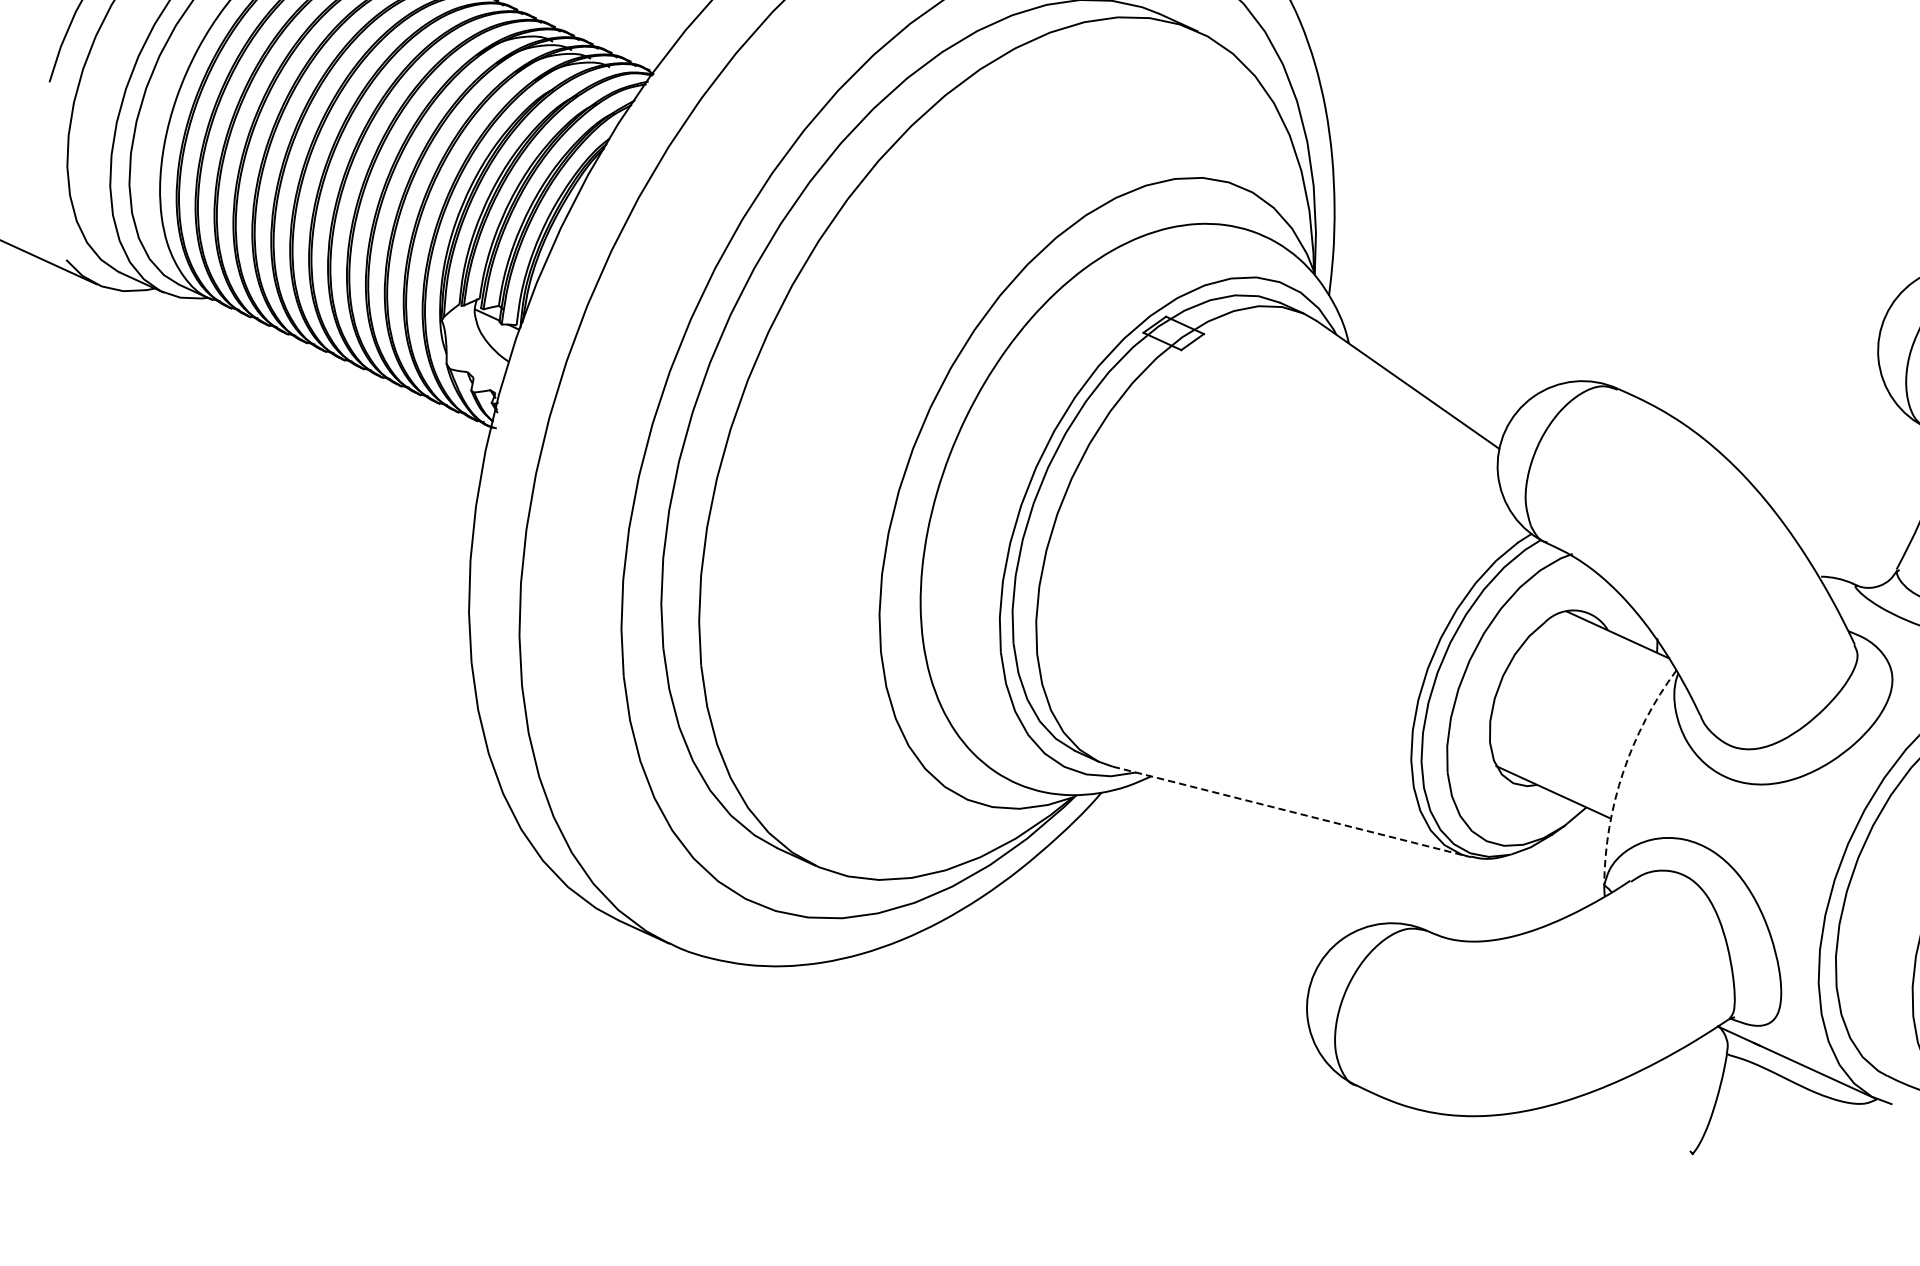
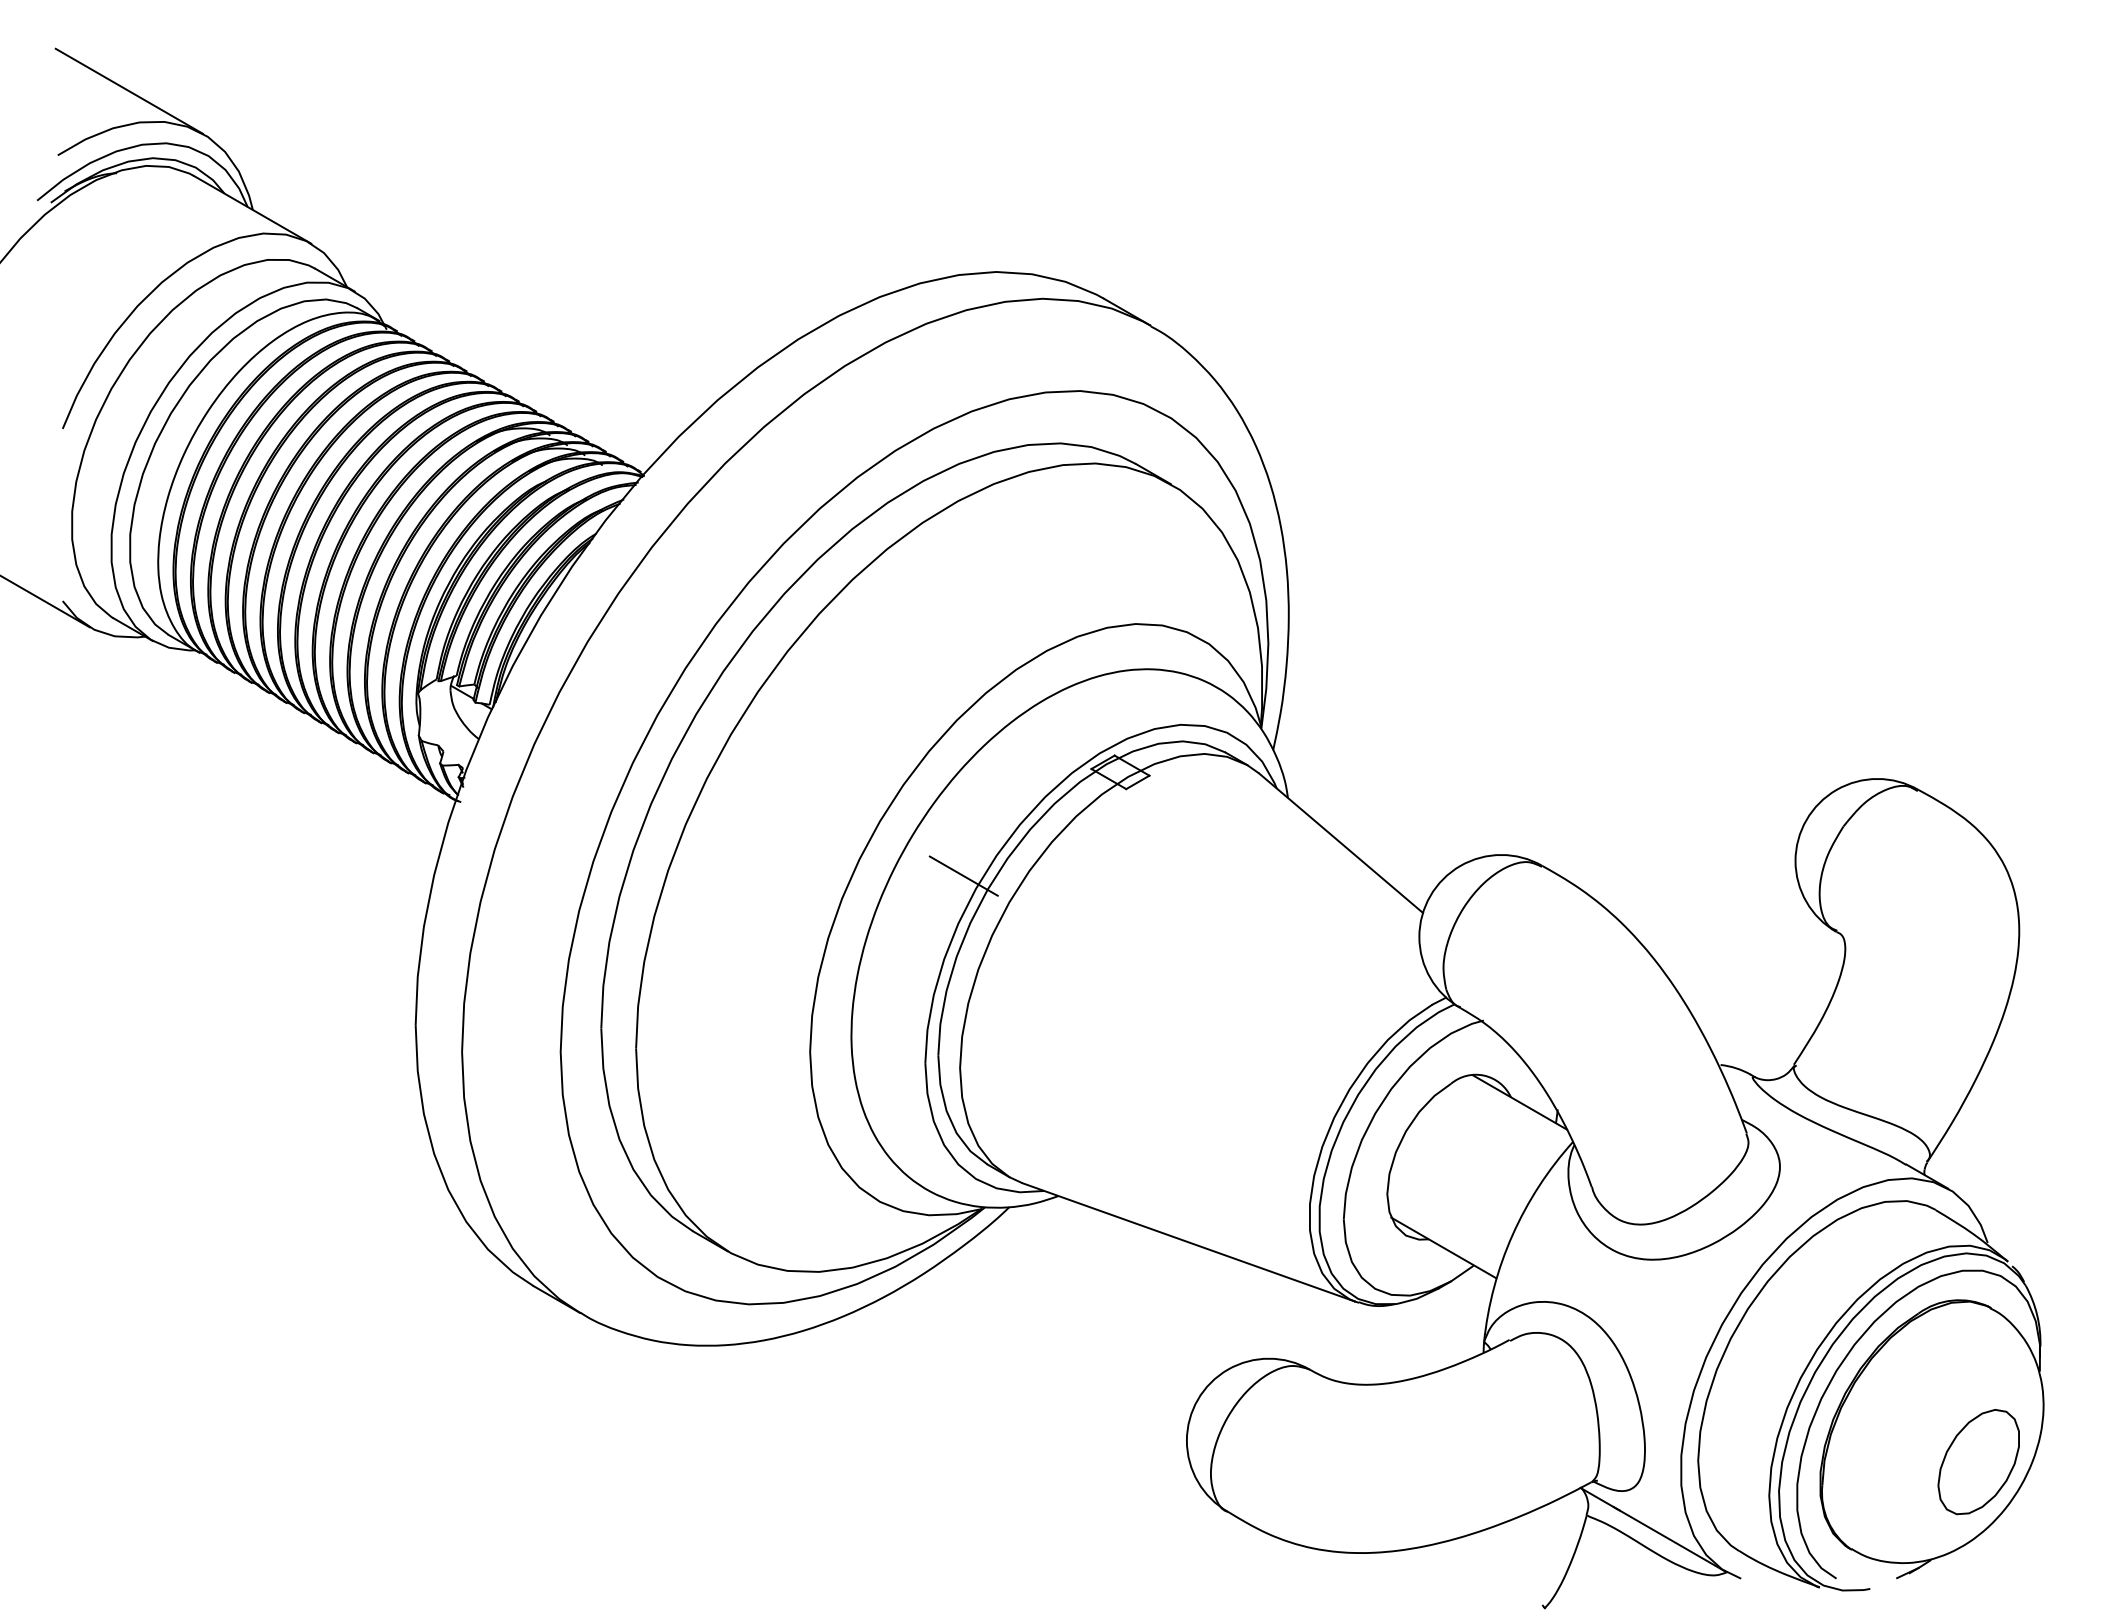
line: (1022, 456) -> (963, 876), added
arc: (1623, 771) -> (1512, 1234), dashed -> solid
line: (1290, 811) -> (1189, 1242), dashed -> solid

